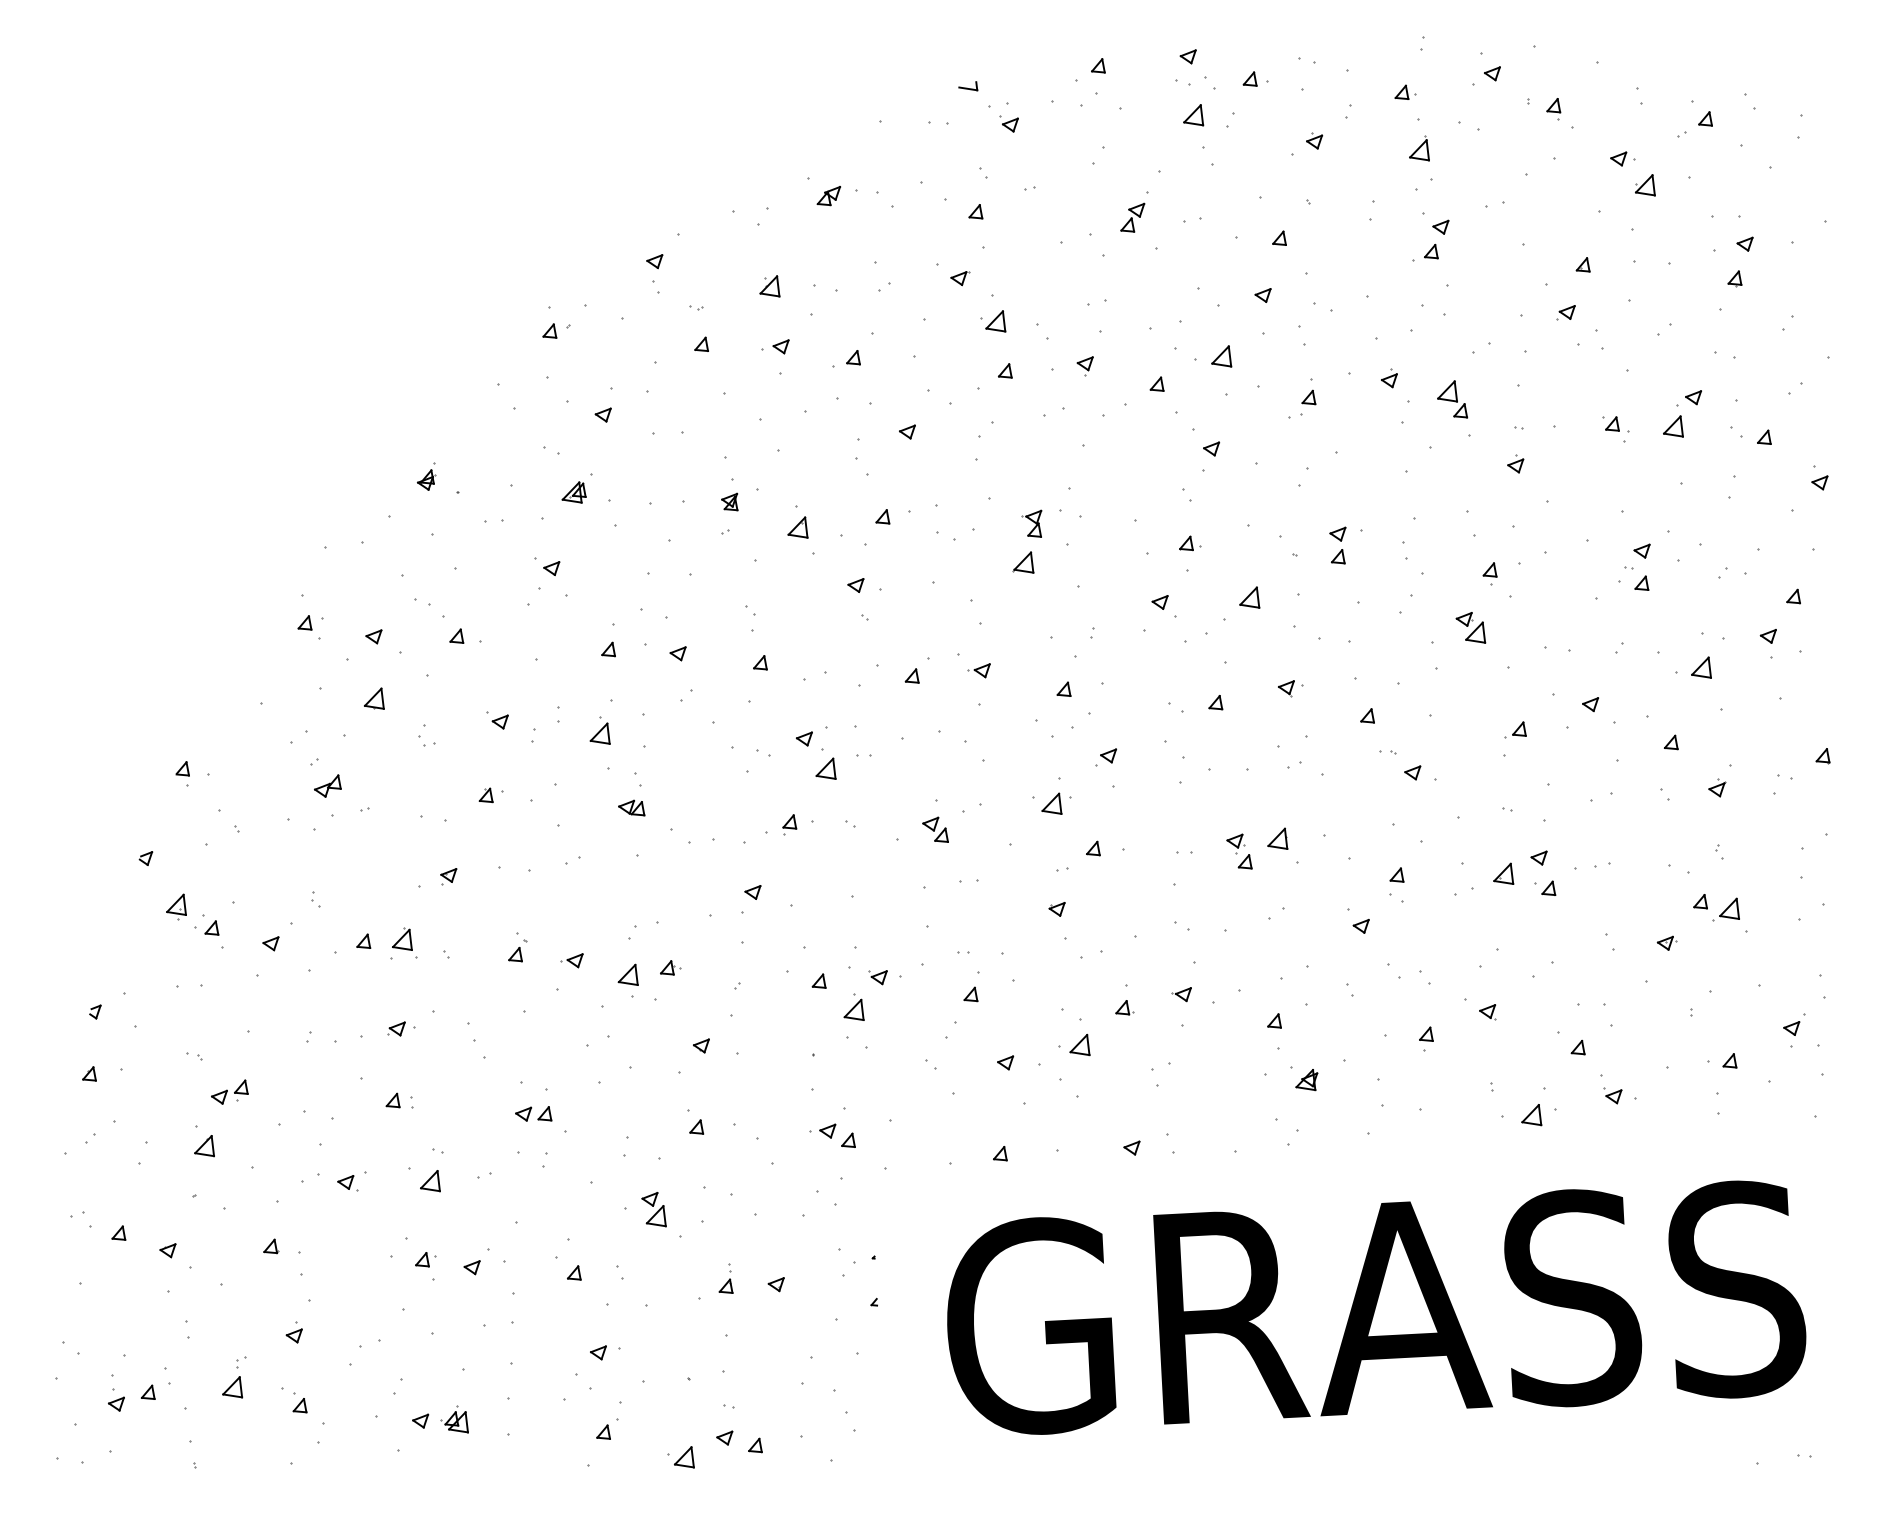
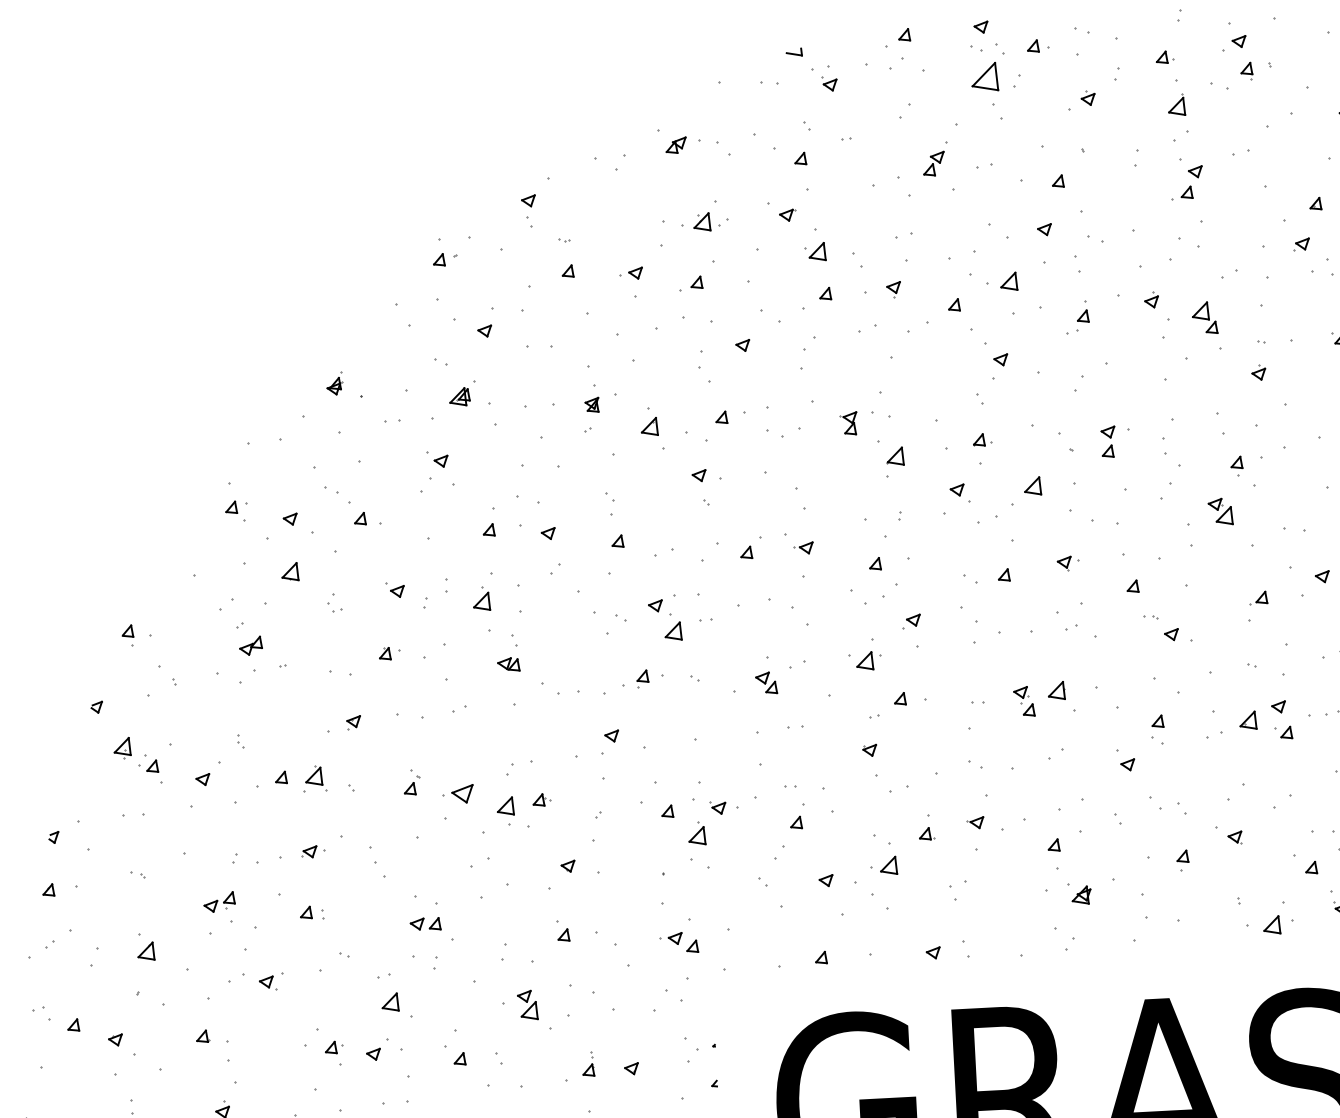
part: (1553, 109) -> (1246, 71), moved
part: (1193, 115) -> (985, 76), size x1.6
part: (769, 286) -> (702, 221), moved
part: (1023, 562) -> (895, 456), moved
part: (571, 960) -> (457, 793), size x1.6
part: (229, 1091) -> (219, 901), moved
part: (430, 1181) -> (390, 1002), moved

